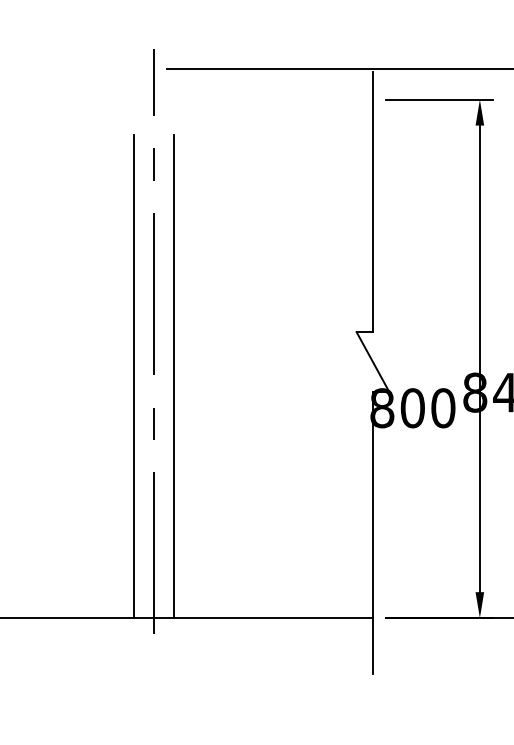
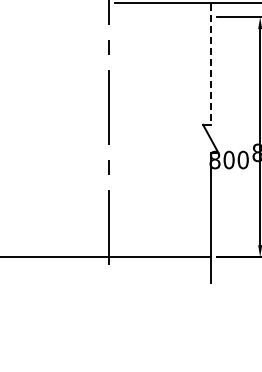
line: (372, 204) -> (210, 65), solid -> dashed
line: (134, 376) -> (100, 145), removed
line: (173, 376) -> (118, 145), removed

